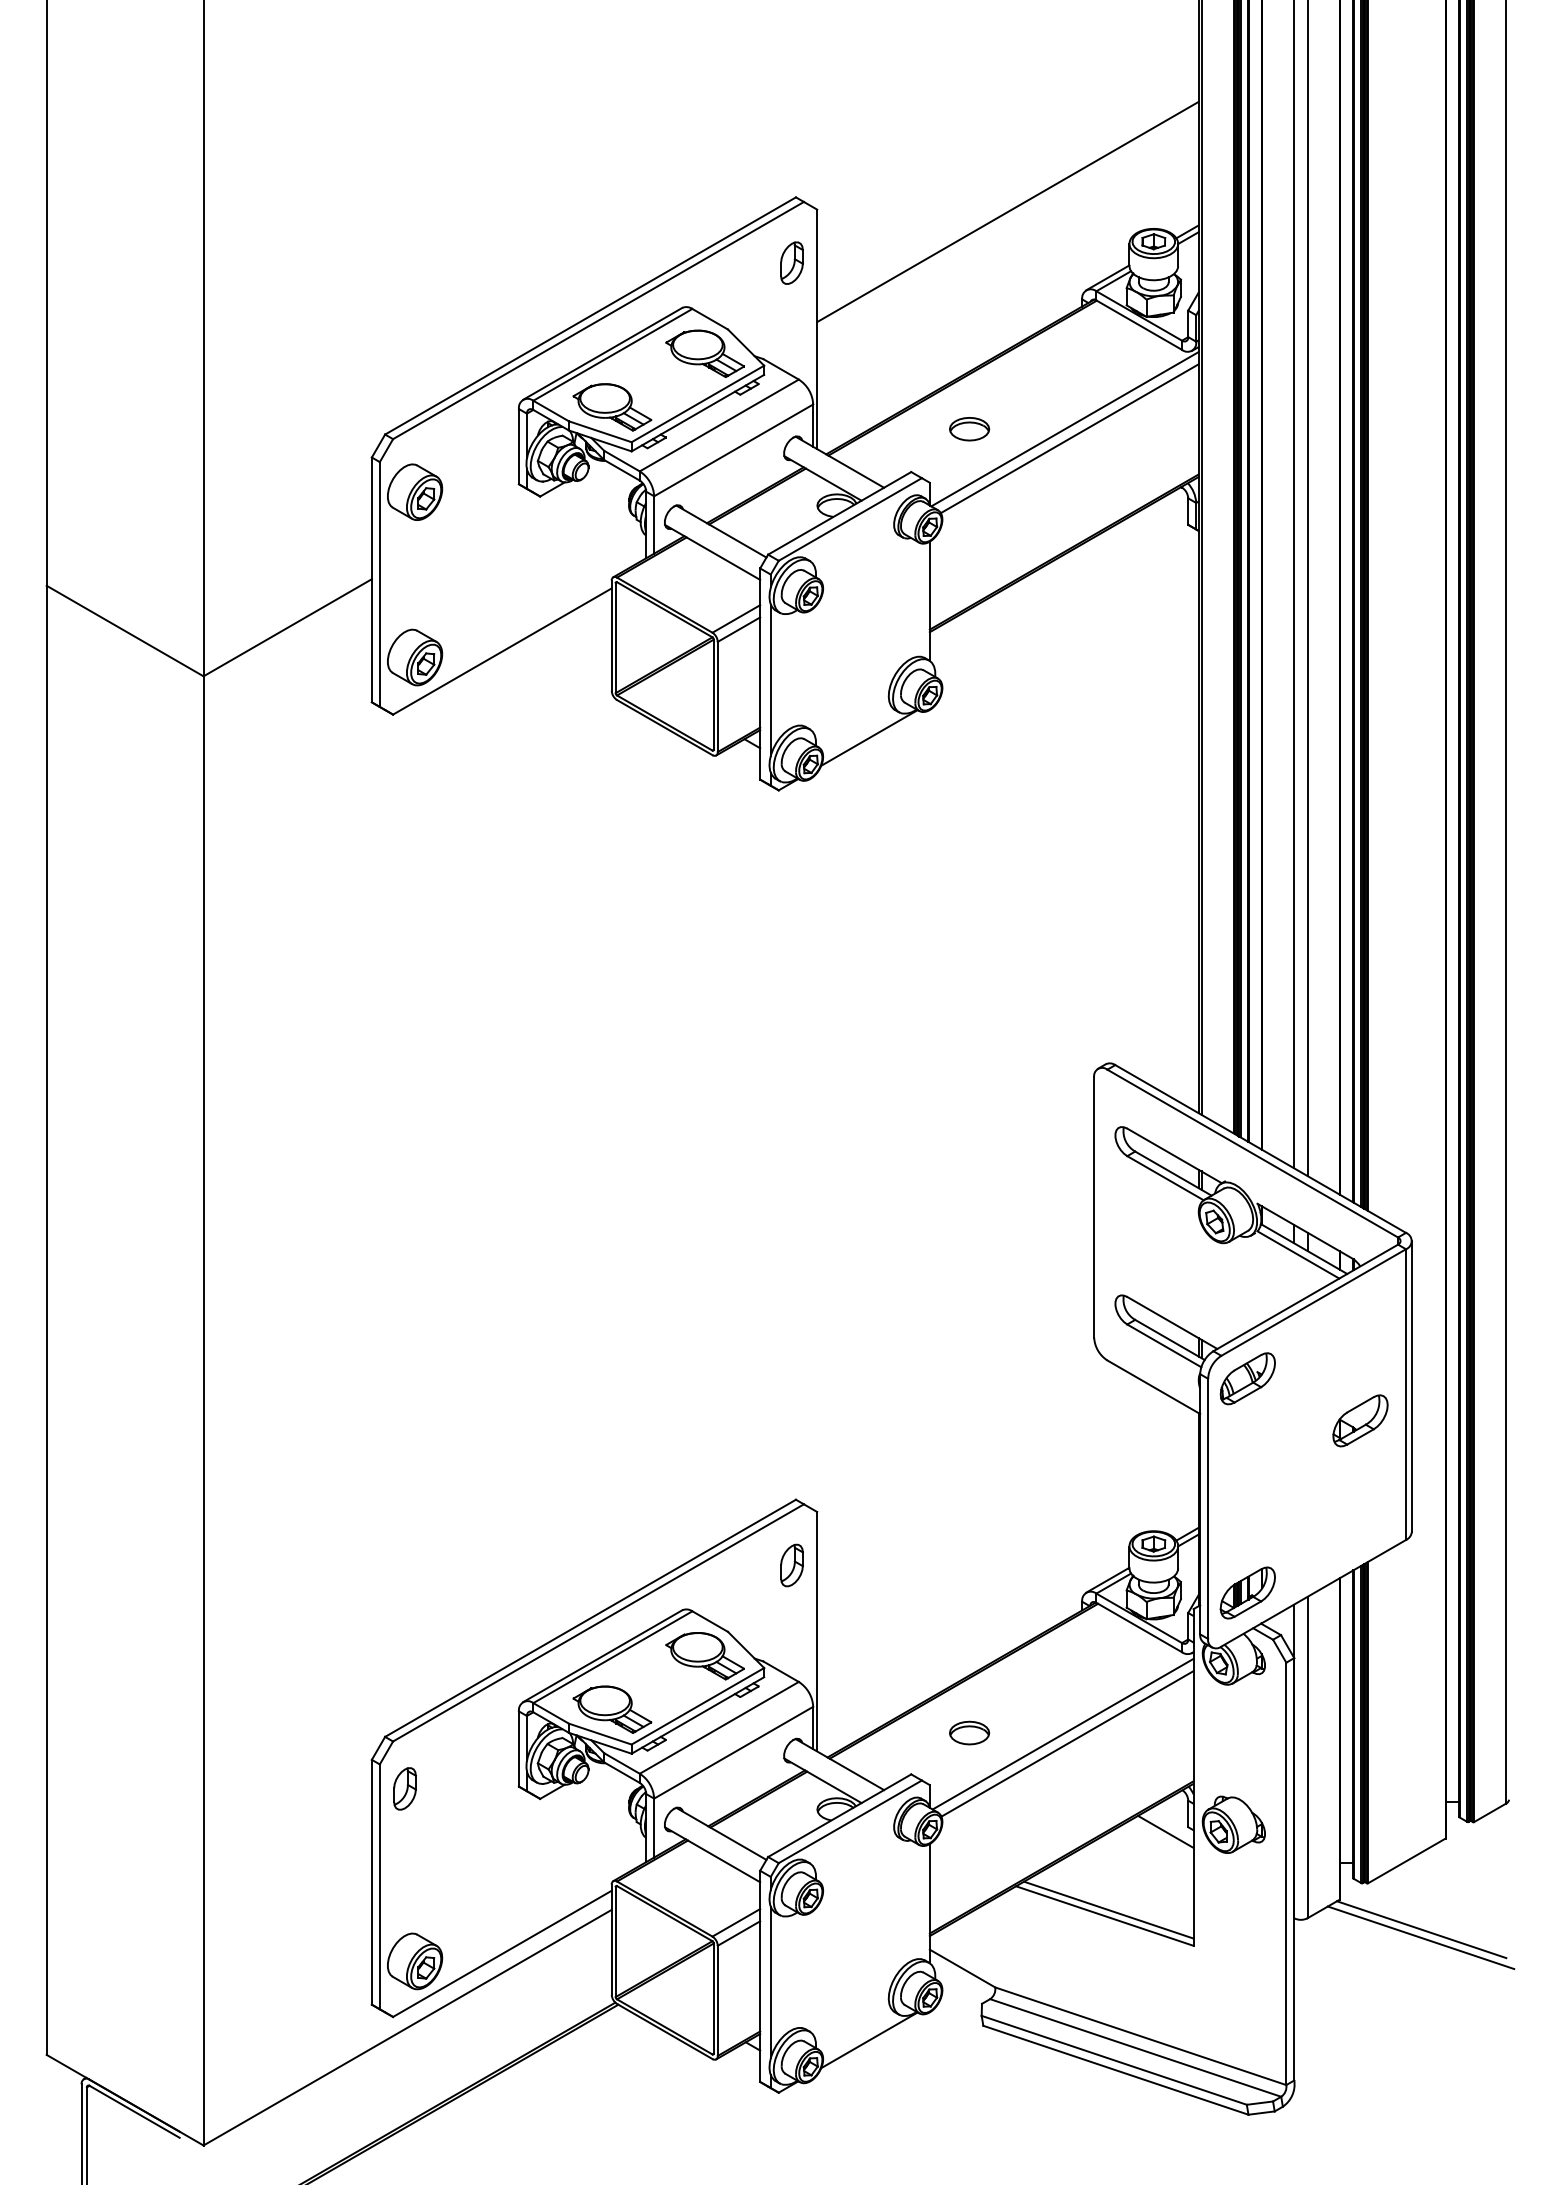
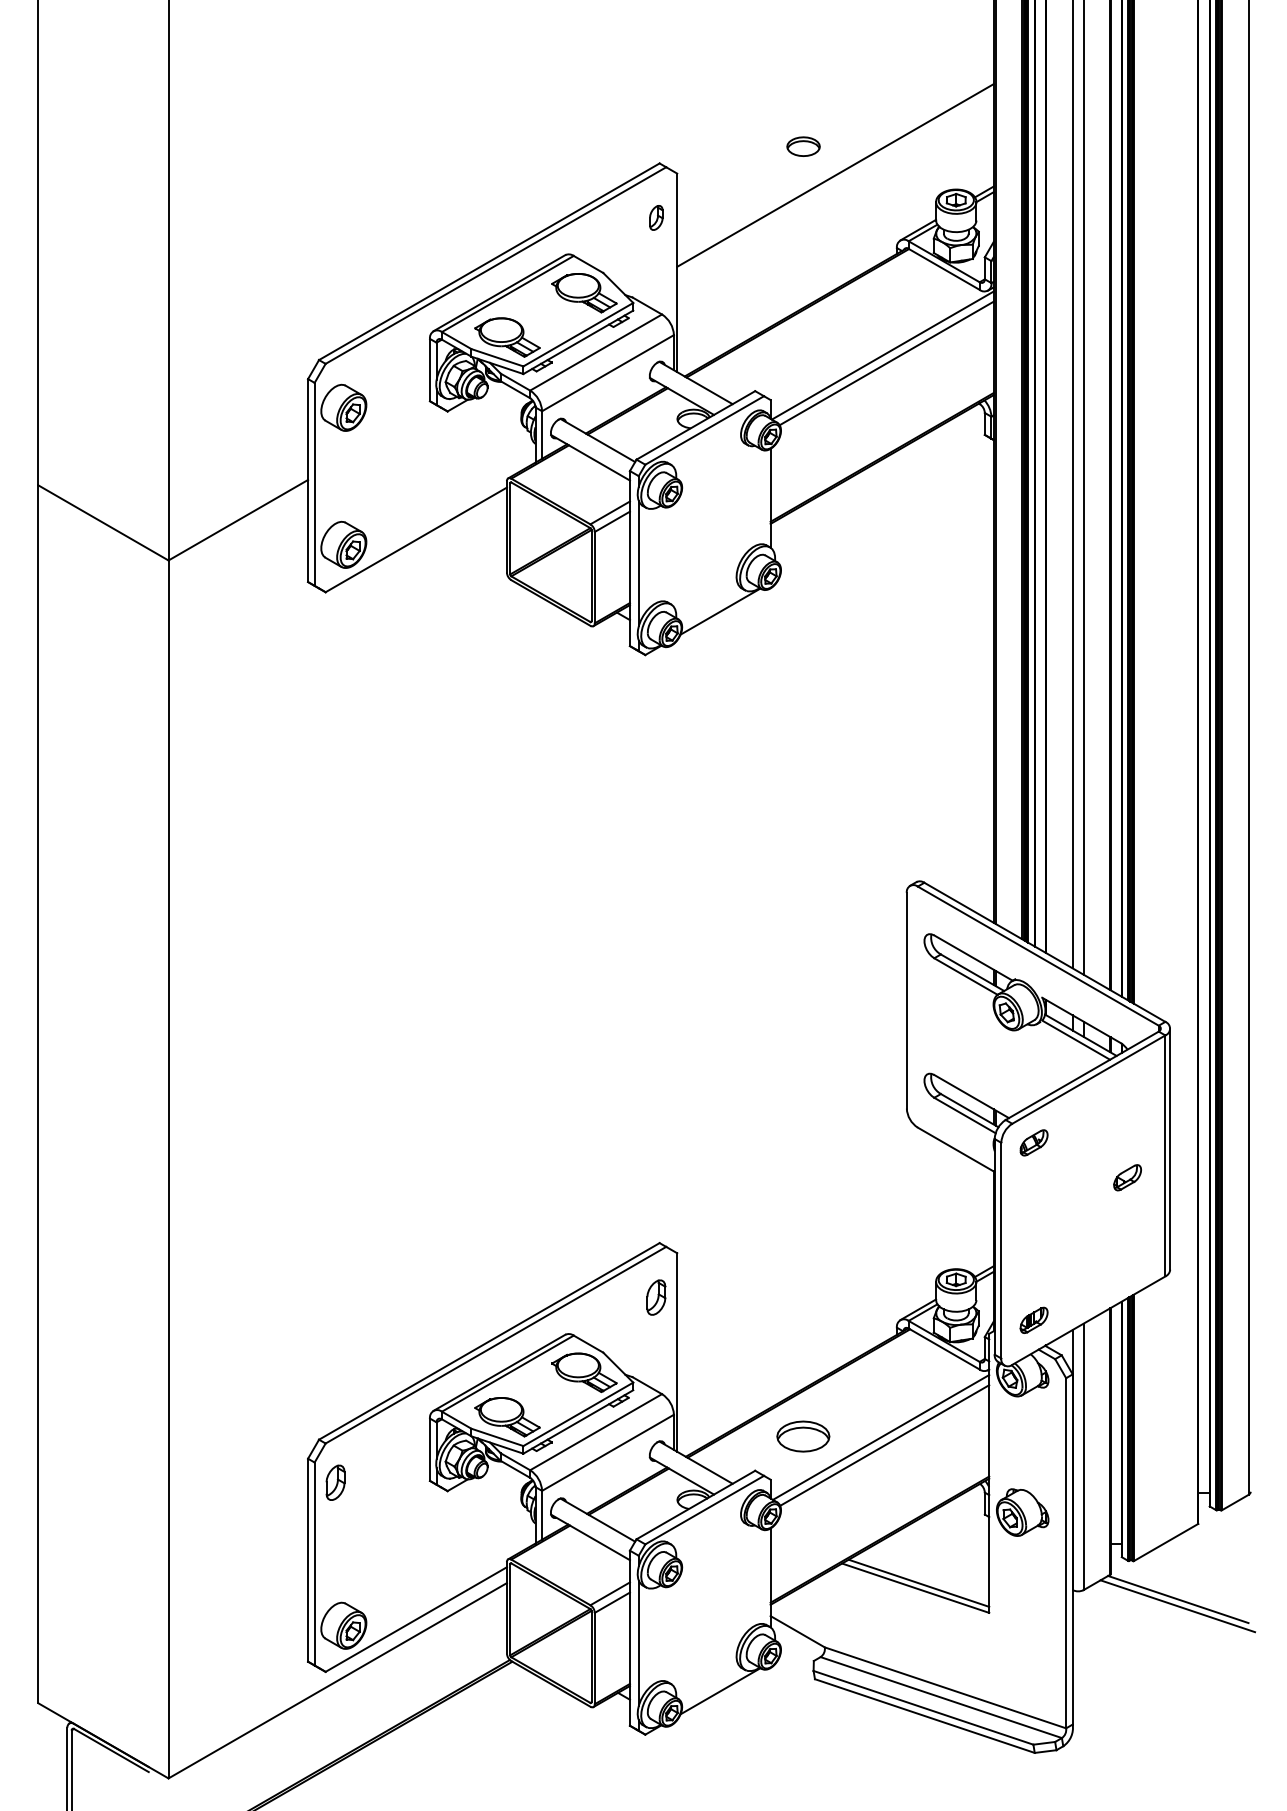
part: (791, 262) -> (655, 217), size x0.7
part: (969, 429) -> (803, 146), moved
part: (1247, 1378) -> (1033, 1142), size x0.6
part: (1360, 1420) -> (1127, 1177), size x0.6
part: (1247, 1592) -> (1033, 1320), size x0.6
part: (969, 1732) -> (803, 1436), size x1.6
line: (1165, 1831) -> (965, 1518), removed

